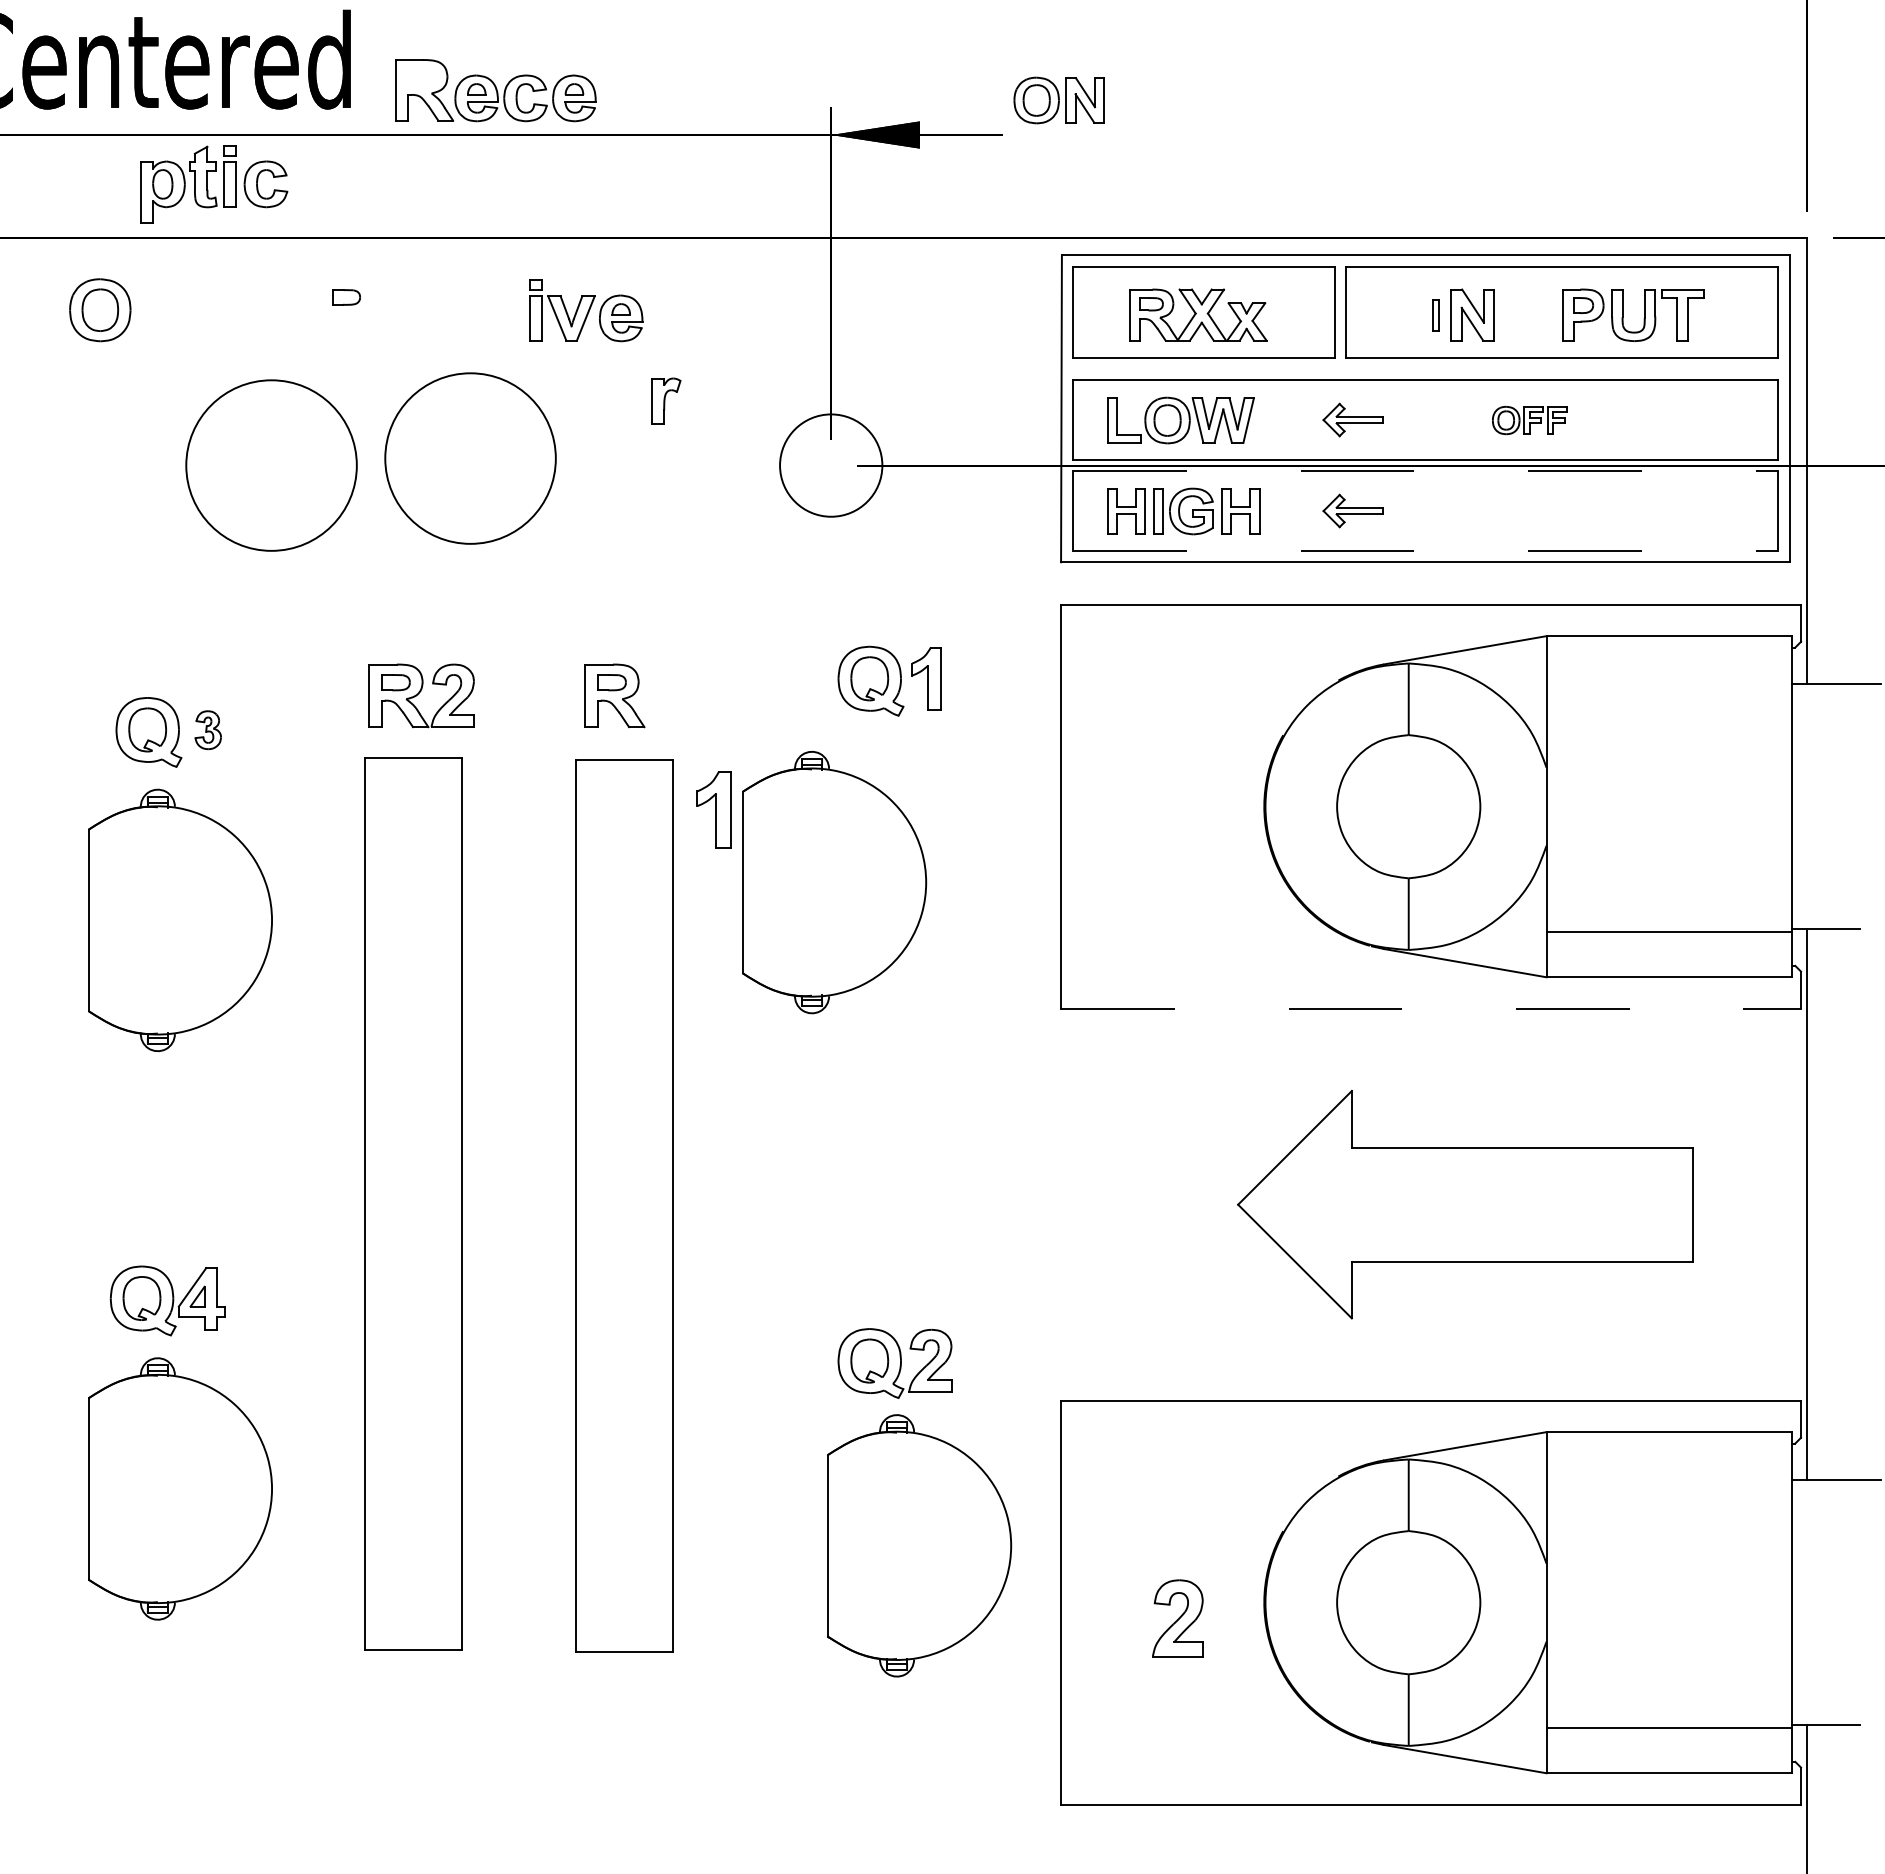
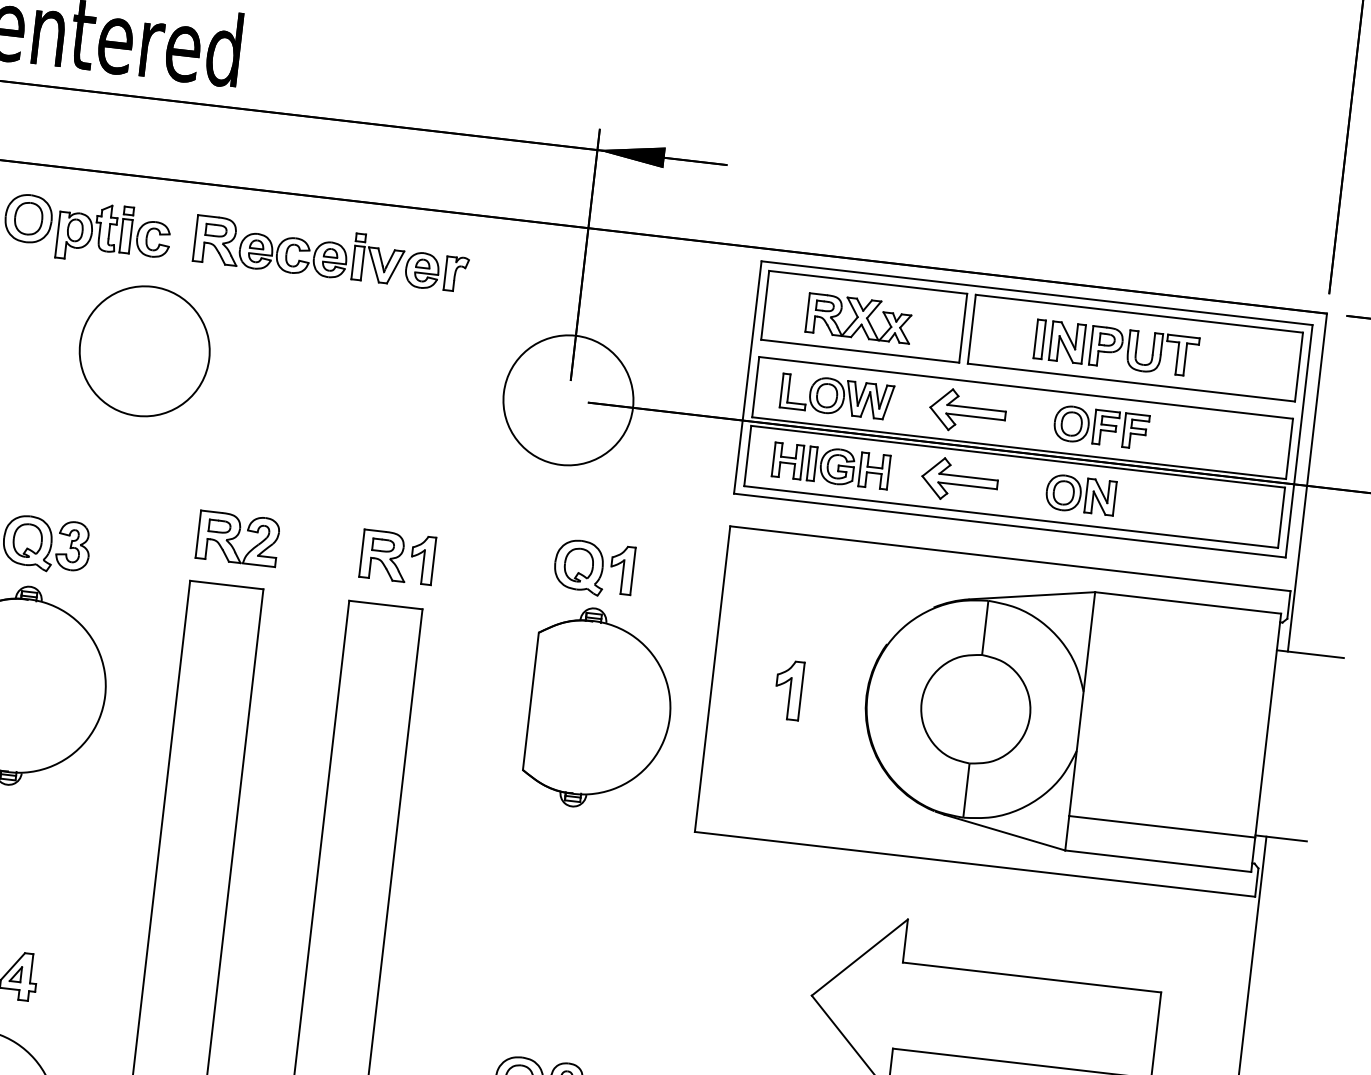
part: (495, 90) -> (271, 246), moved
part: (1058, 100) -> (1080, 494), moved
part: (207, 184) -> (109, 234), moved
part: (1623, 314) -> (1136, 350), moved
part: (1435, 315) -> (1039, 339), size x1.67
part: (666, 400) -> (456, 273), moved
part: (1352, 419) -> (967, 411), size x1.67
part: (1529, 420) -> (1101, 427), size x1.67
circle: (470, 458) -> (295, 363), removed
circle: (830, 465) -> (567, 400), size x1.67
line: (1425, 471) -> (1017, 456), dashed -> solid
part: (1352, 510) -> (959, 480), size x1.67
line: (1425, 550) -> (1010, 516), dashed -> solid
part: (665, 695) -> (422, 559), added
part: (208, 729) -> (73, 545), size x1.67
part: (713, 809) -> (788, 689), moved
part: (834, 882) -> (600, 709), moved
line: (1431, 1009) -> (975, 864), dashed -> solid

